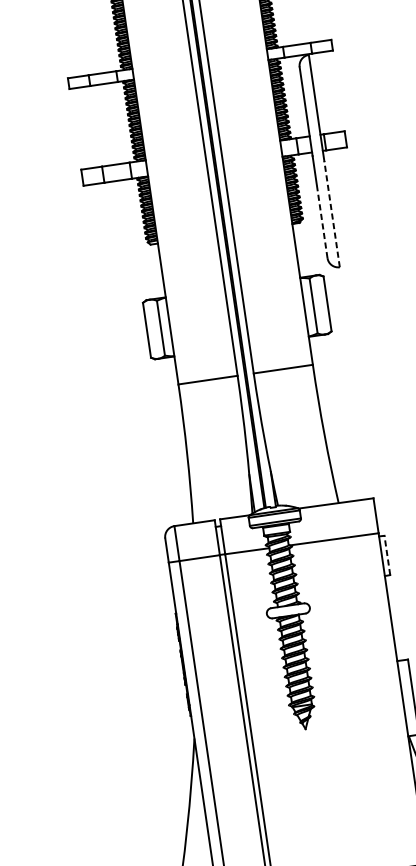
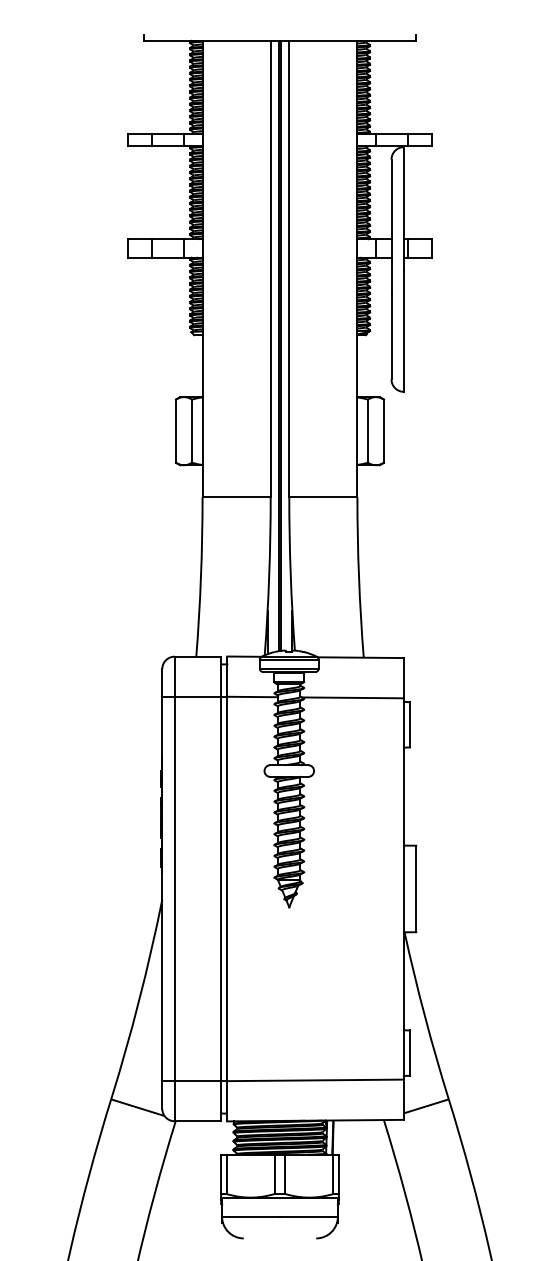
line: (331, 214) -> (403, 330), dashed -> solid
line: (322, 220) -> (391, 336), dashed -> solid
line: (387, 555) -> (410, 724), dashed -> solid

